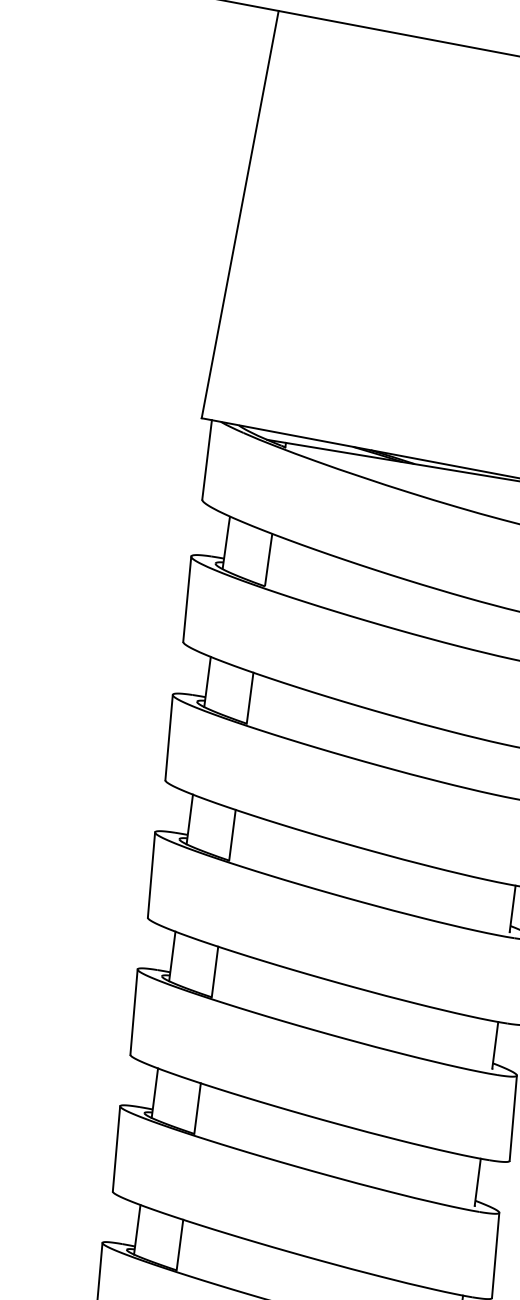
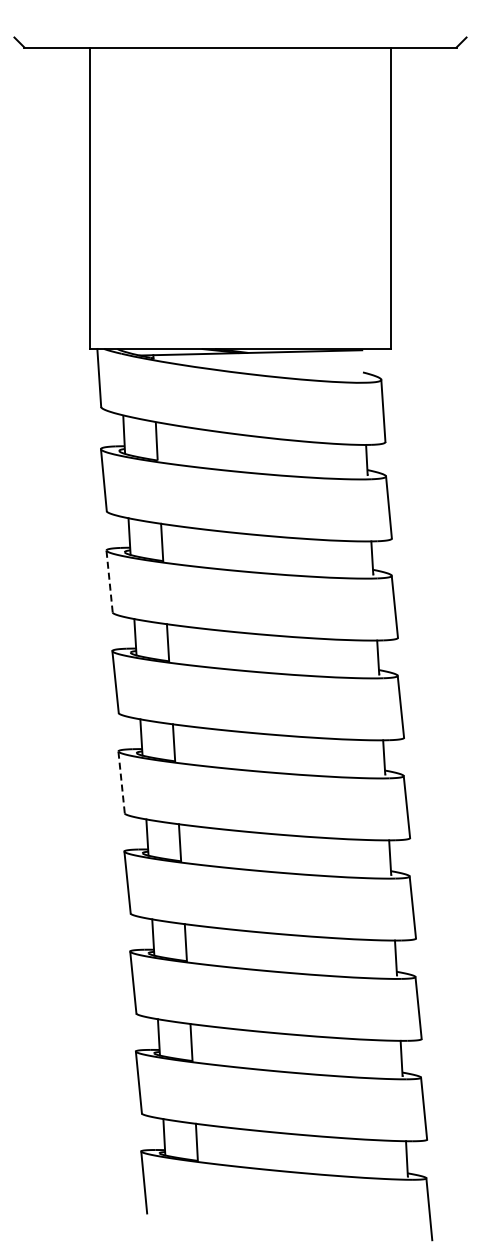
line: (168, 737) -> (109, 581), solid -> dashed
line: (134, 1010) -> (121, 781), solid -> dashed

